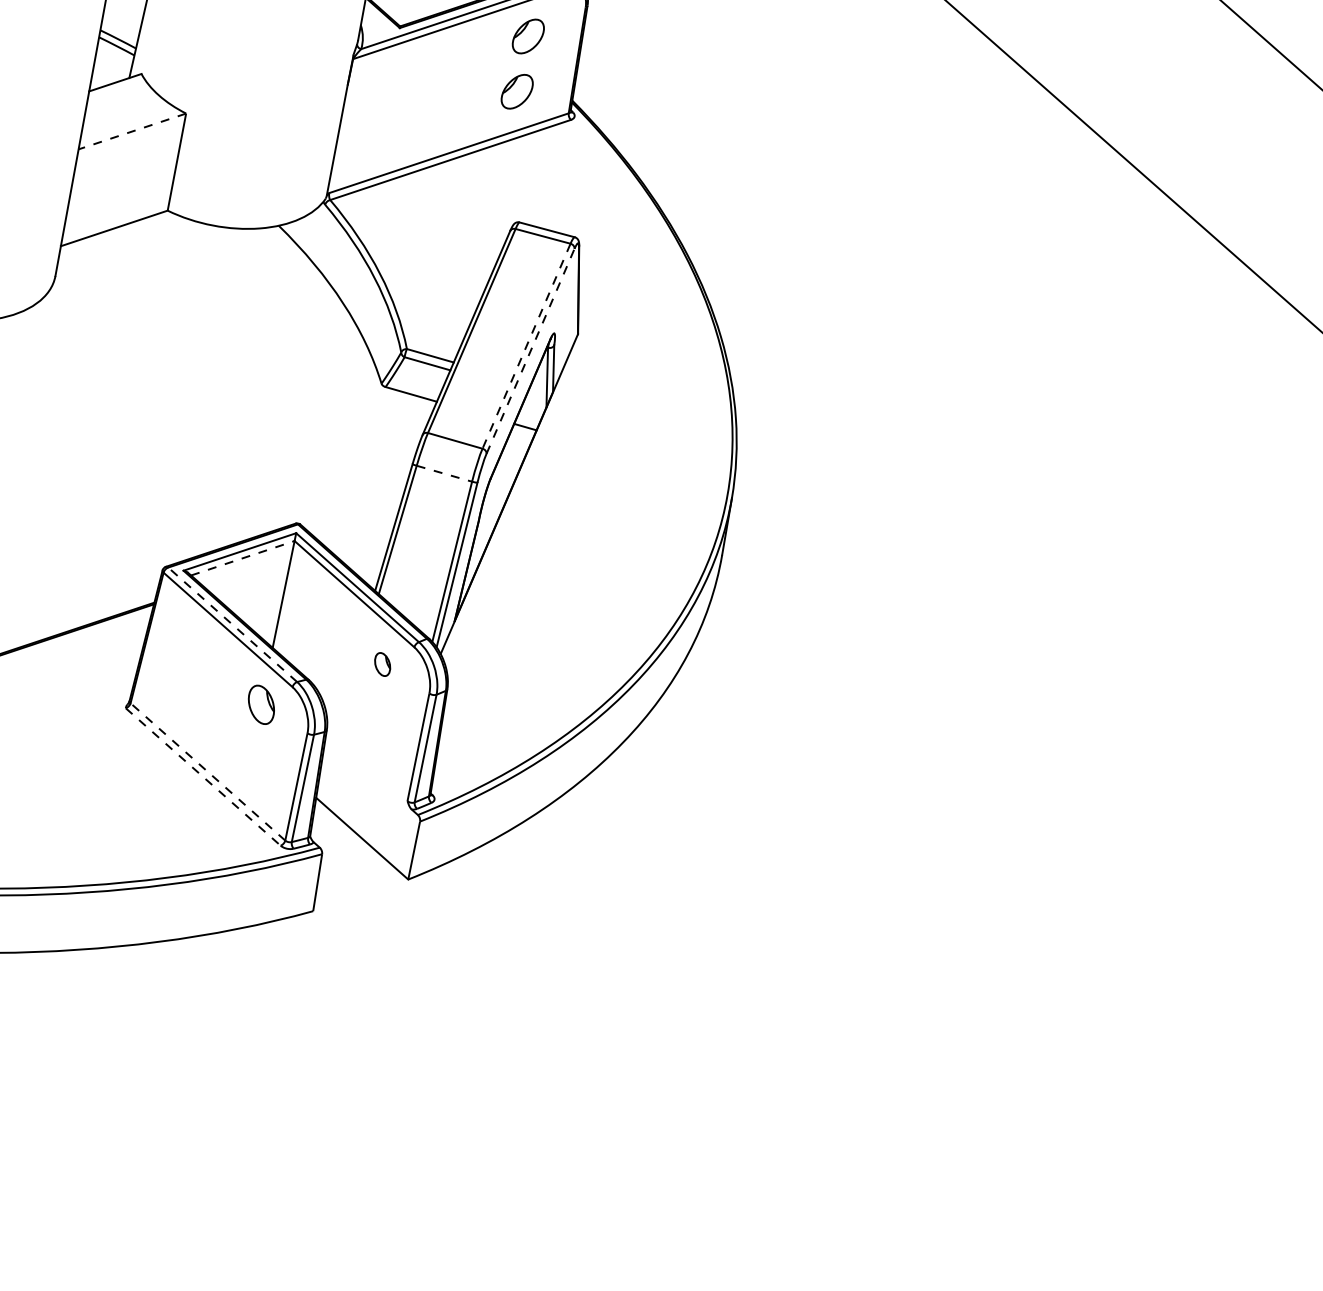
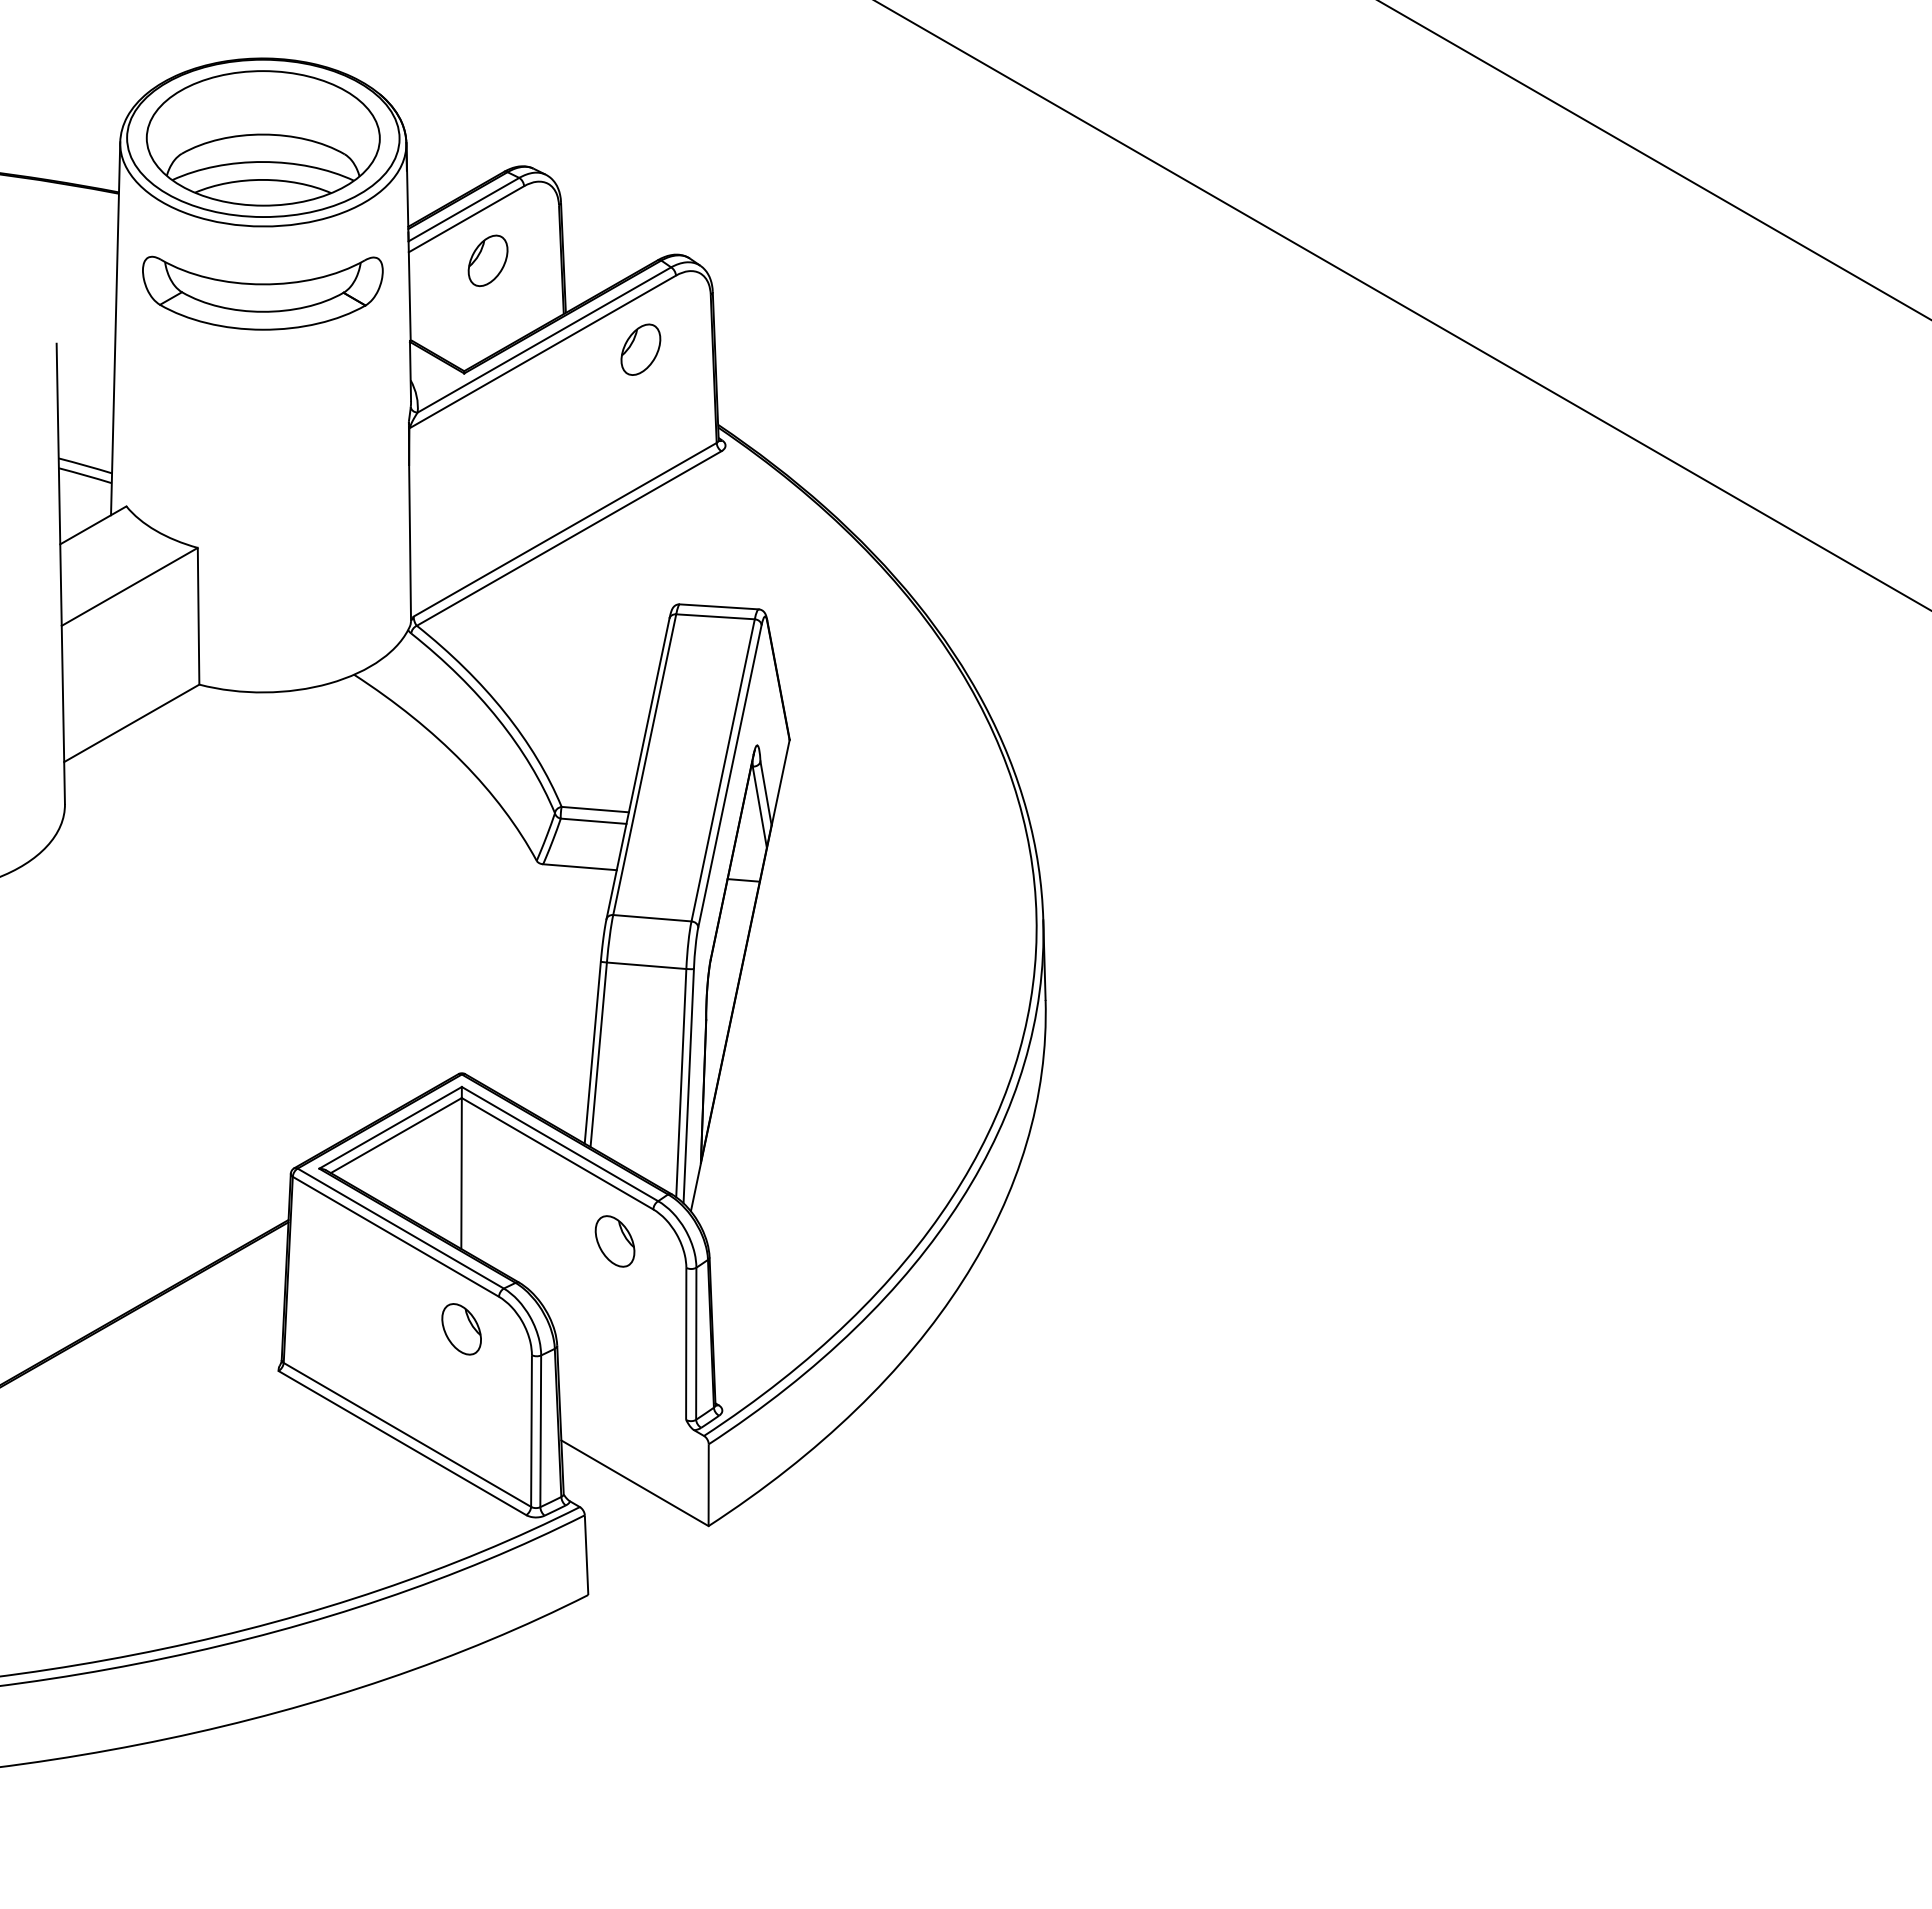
part: (516, 91) -> (640, 427), removed
line: (132, 131) -> (129, 587), dashed -> solid
line: (526, 346) -> (723, 770), dashed -> solid
line: (531, 350) -> (730, 775), dashed -> solid
line: (444, 473) -> (646, 965), dashed -> solid
line: (242, 558) -> (396, 1135), dashed -> solid
line: (232, 624) -> (400, 1228), dashed -> solid
part: (382, 664) -> (614, 1241), size x1.67
line: (208, 771) -> (407, 1434), dashed -> solid
line: (203, 777) -> (402, 1443), dashed -> solid

